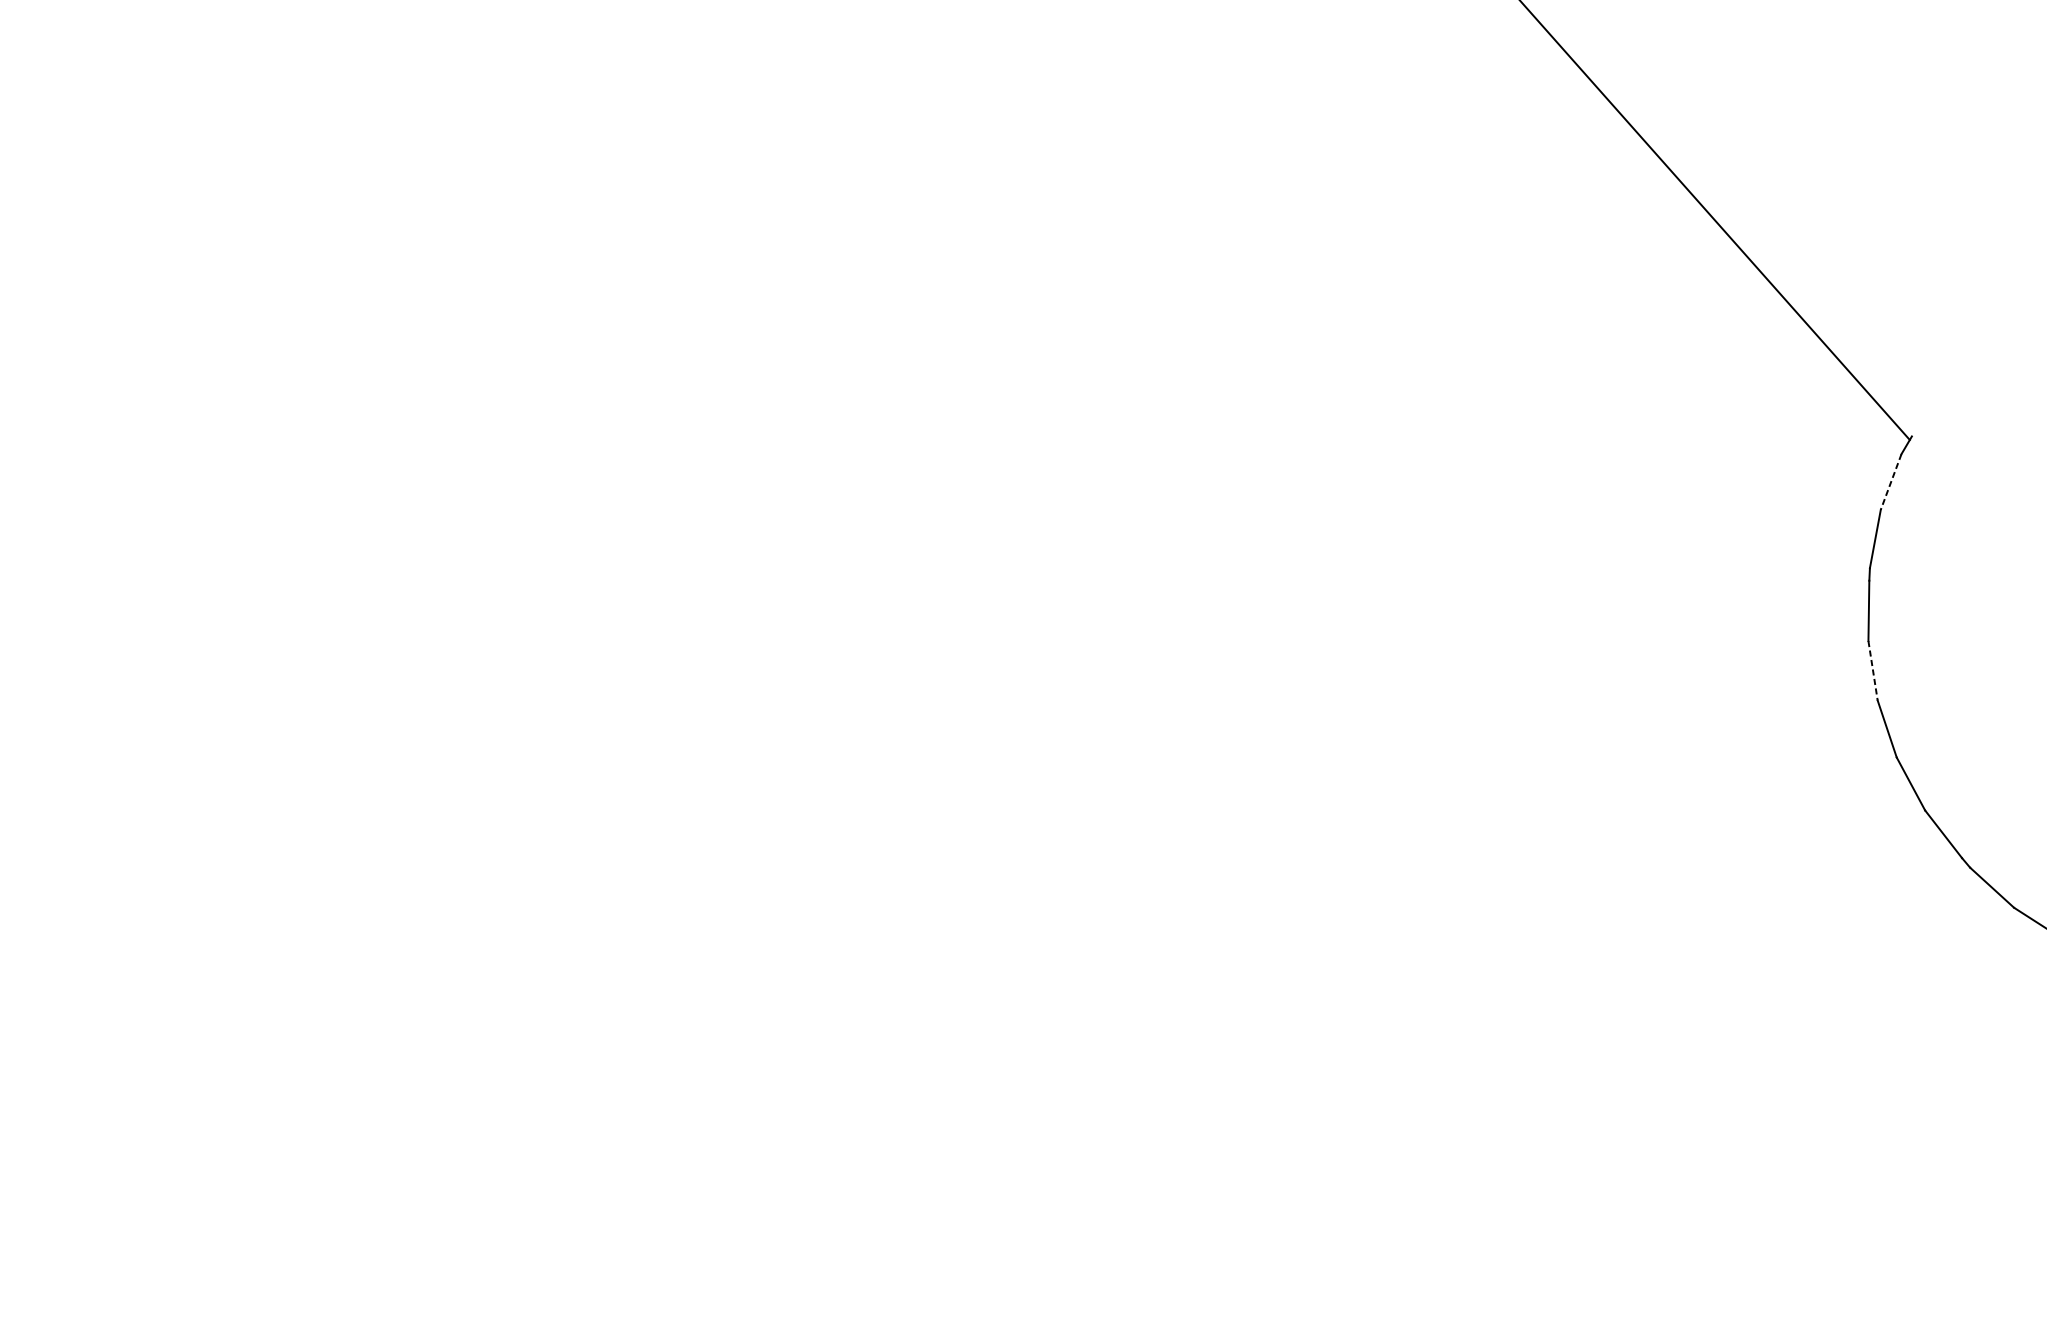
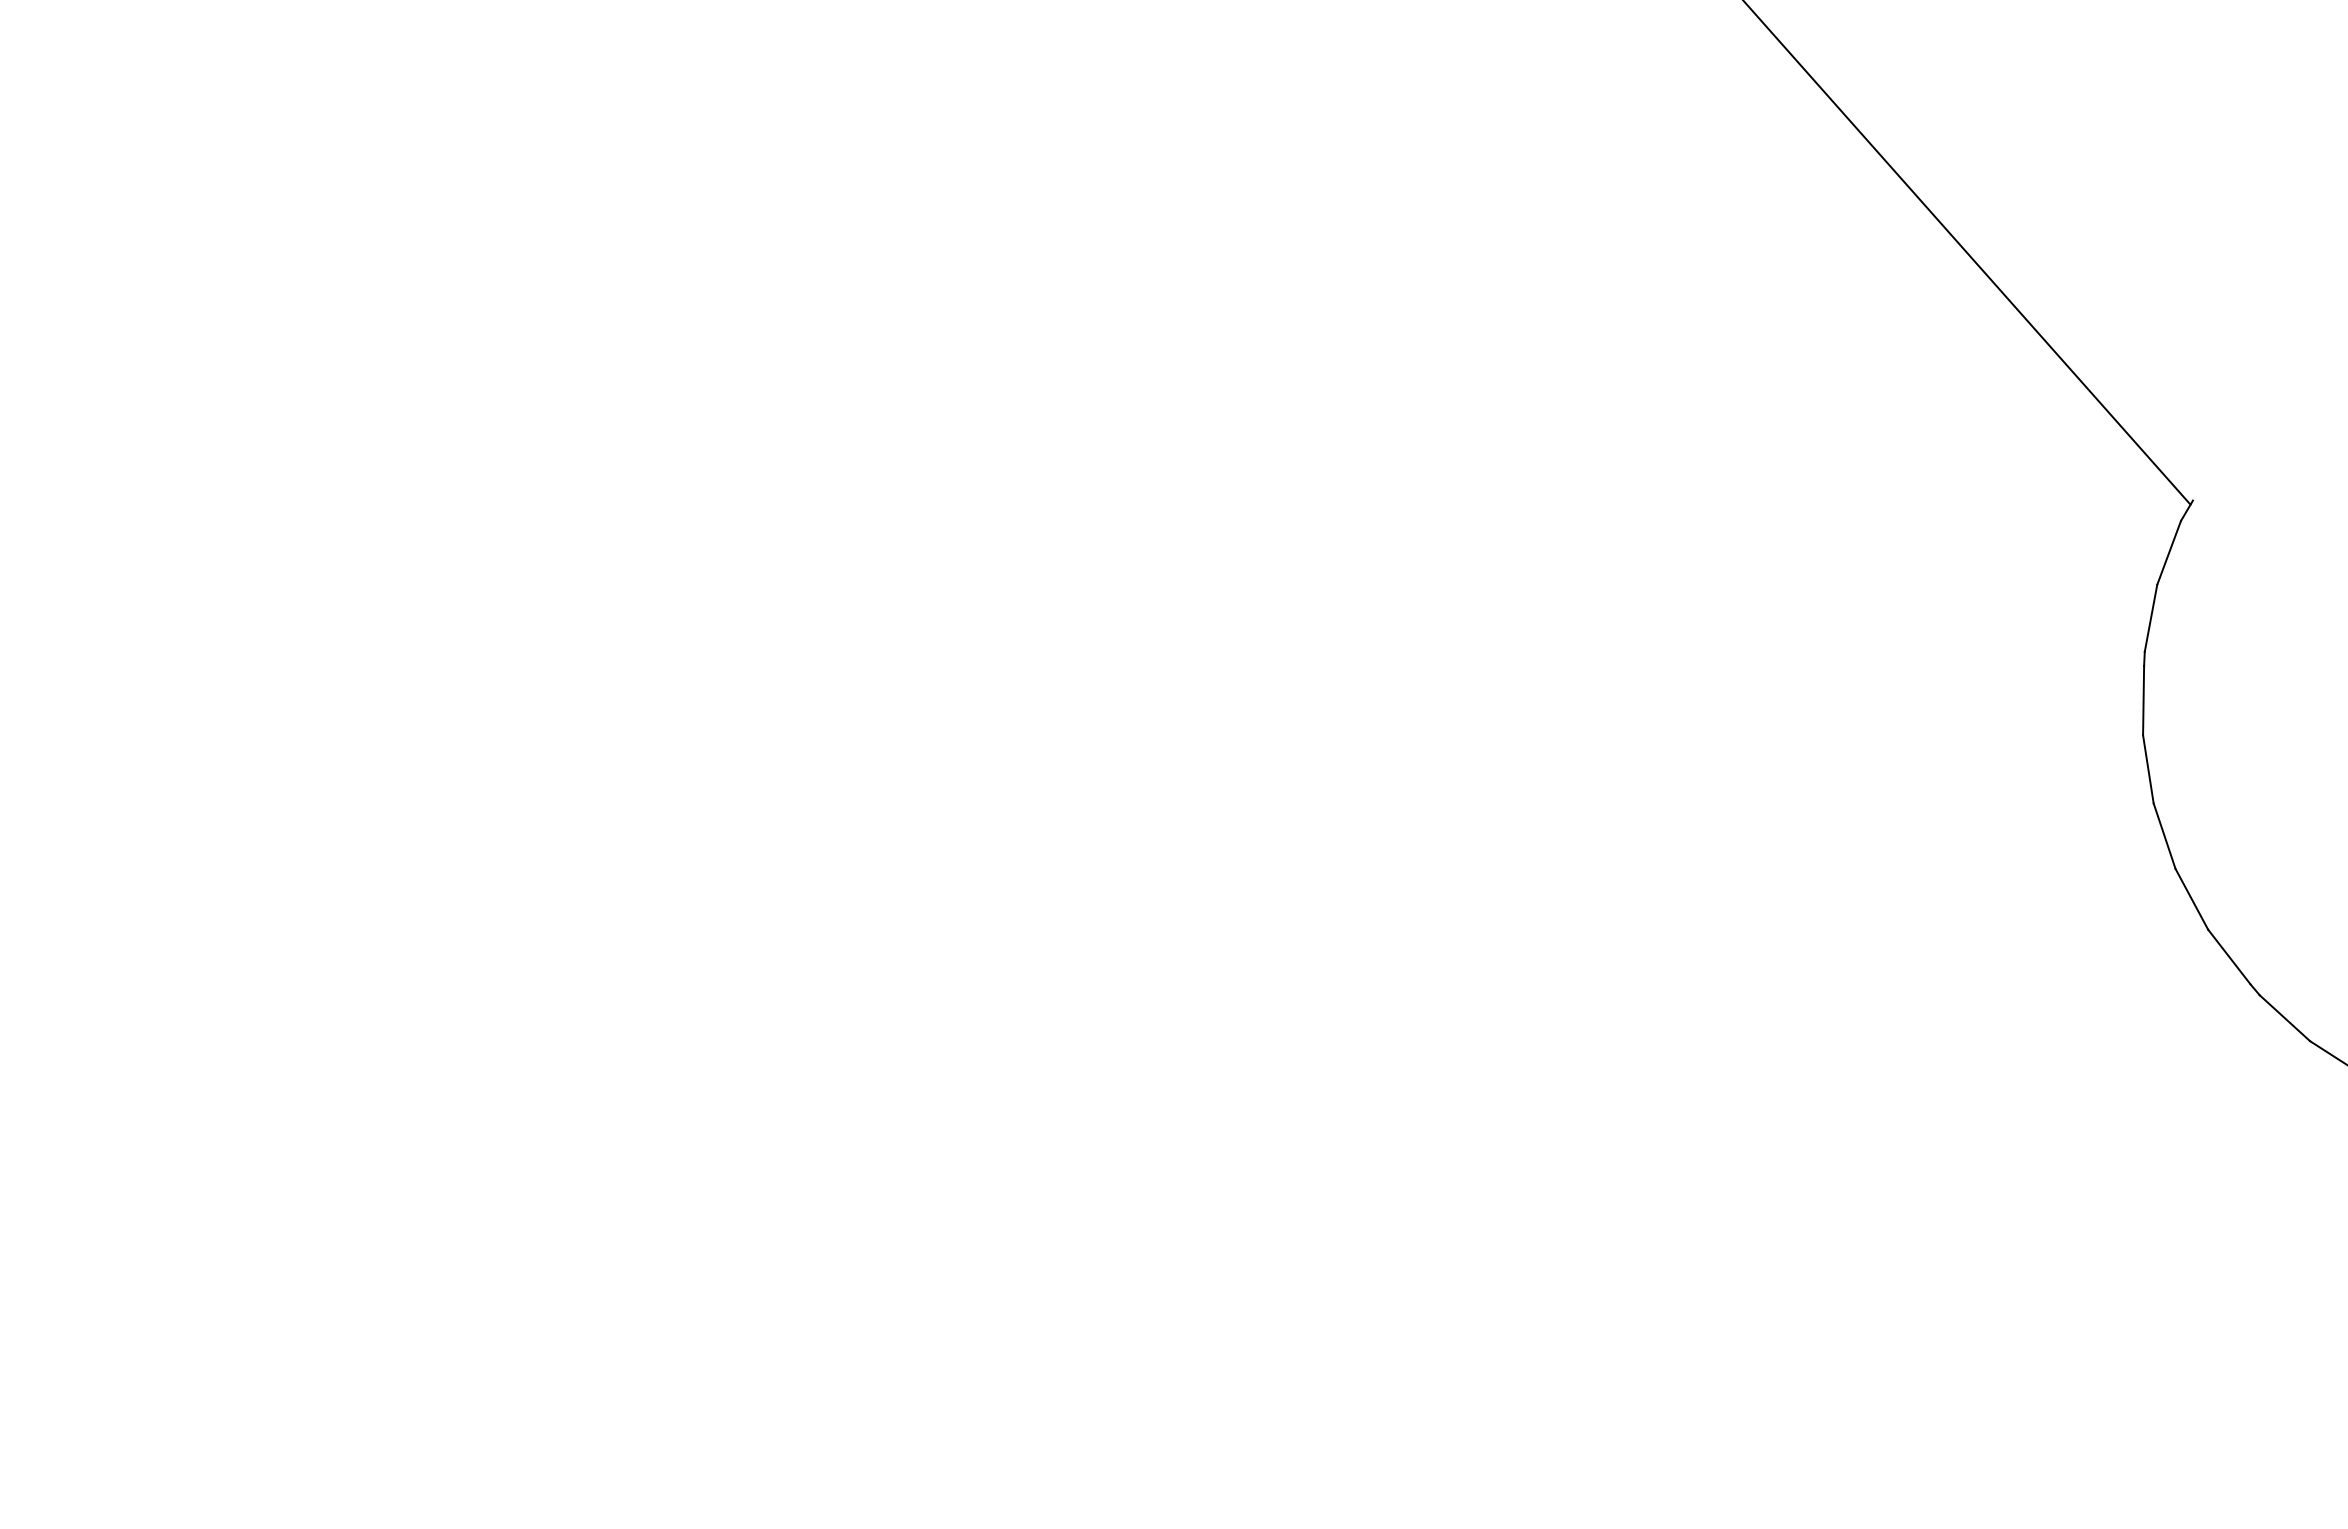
line: (1890, 482) -> (2168, 553), dashed -> solid
line: (1873, 670) -> (2148, 769), dashed -> solid

